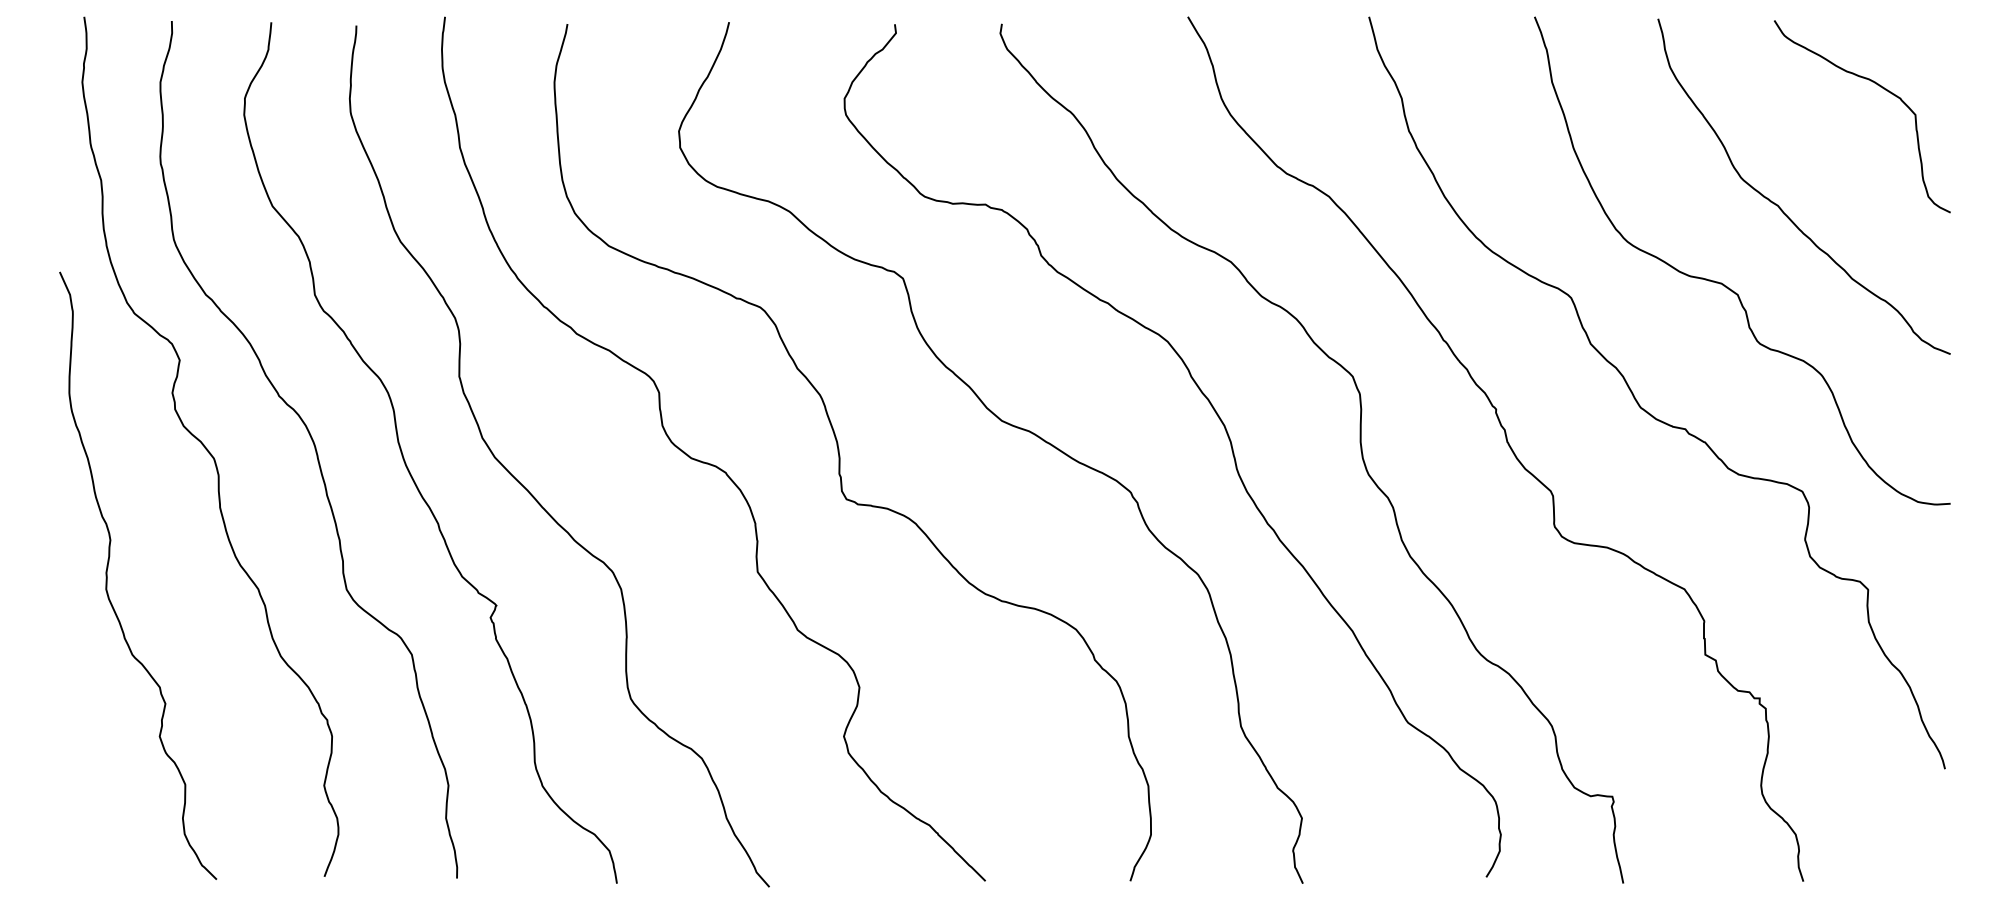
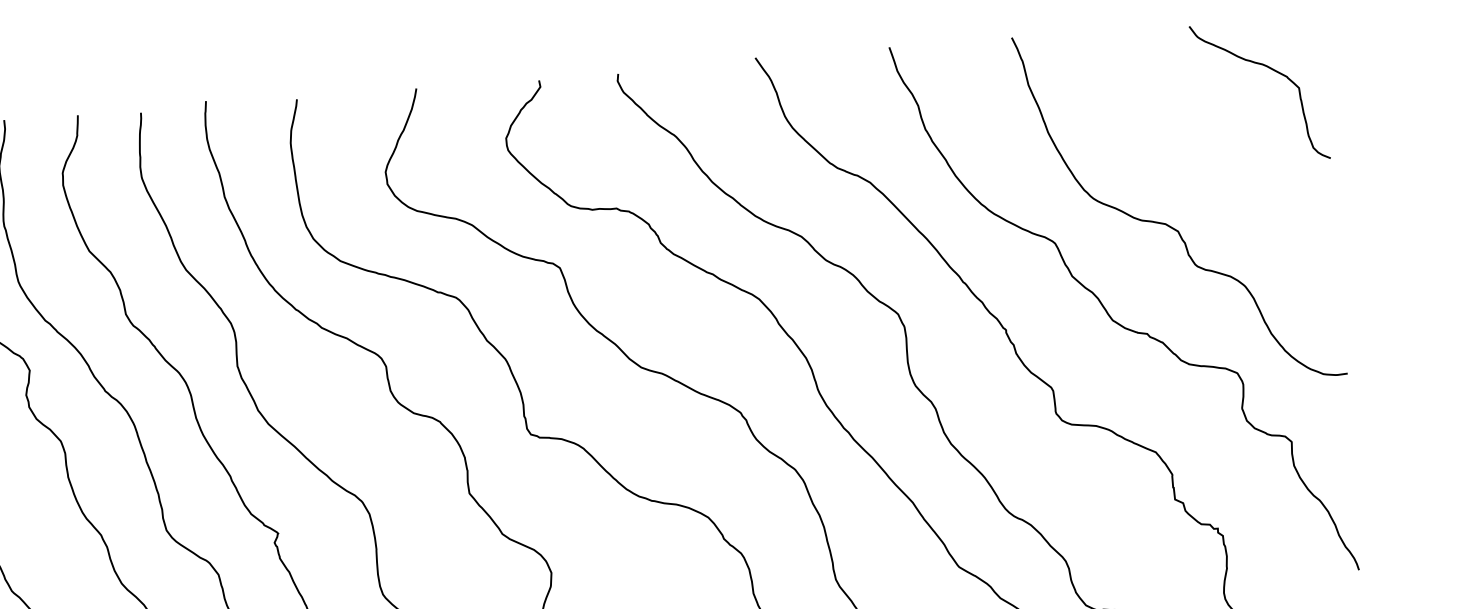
curve: (1781, 208) -> (1205, 165), removed

